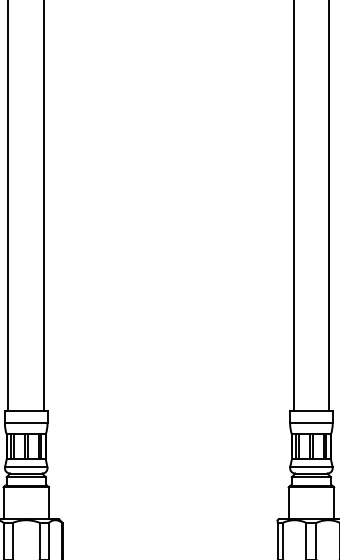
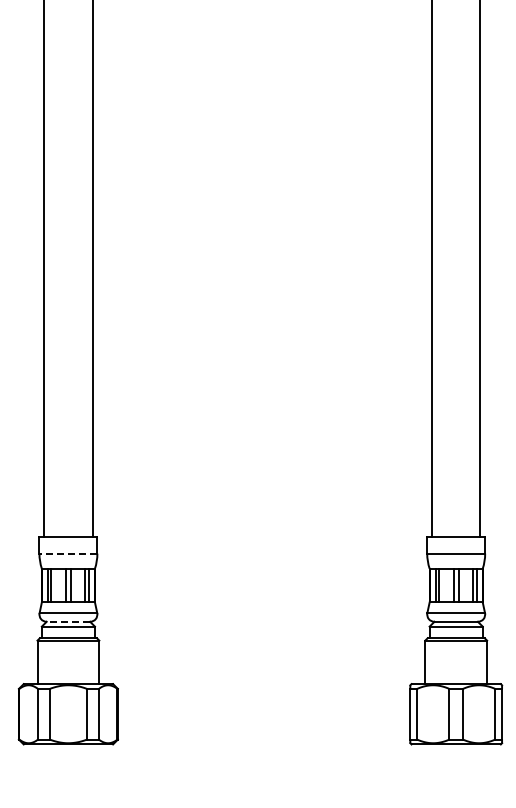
line: (26, 423) -> (68, 553), solid -> dashed
line: (26, 473) -> (68, 621), solid -> dashed

